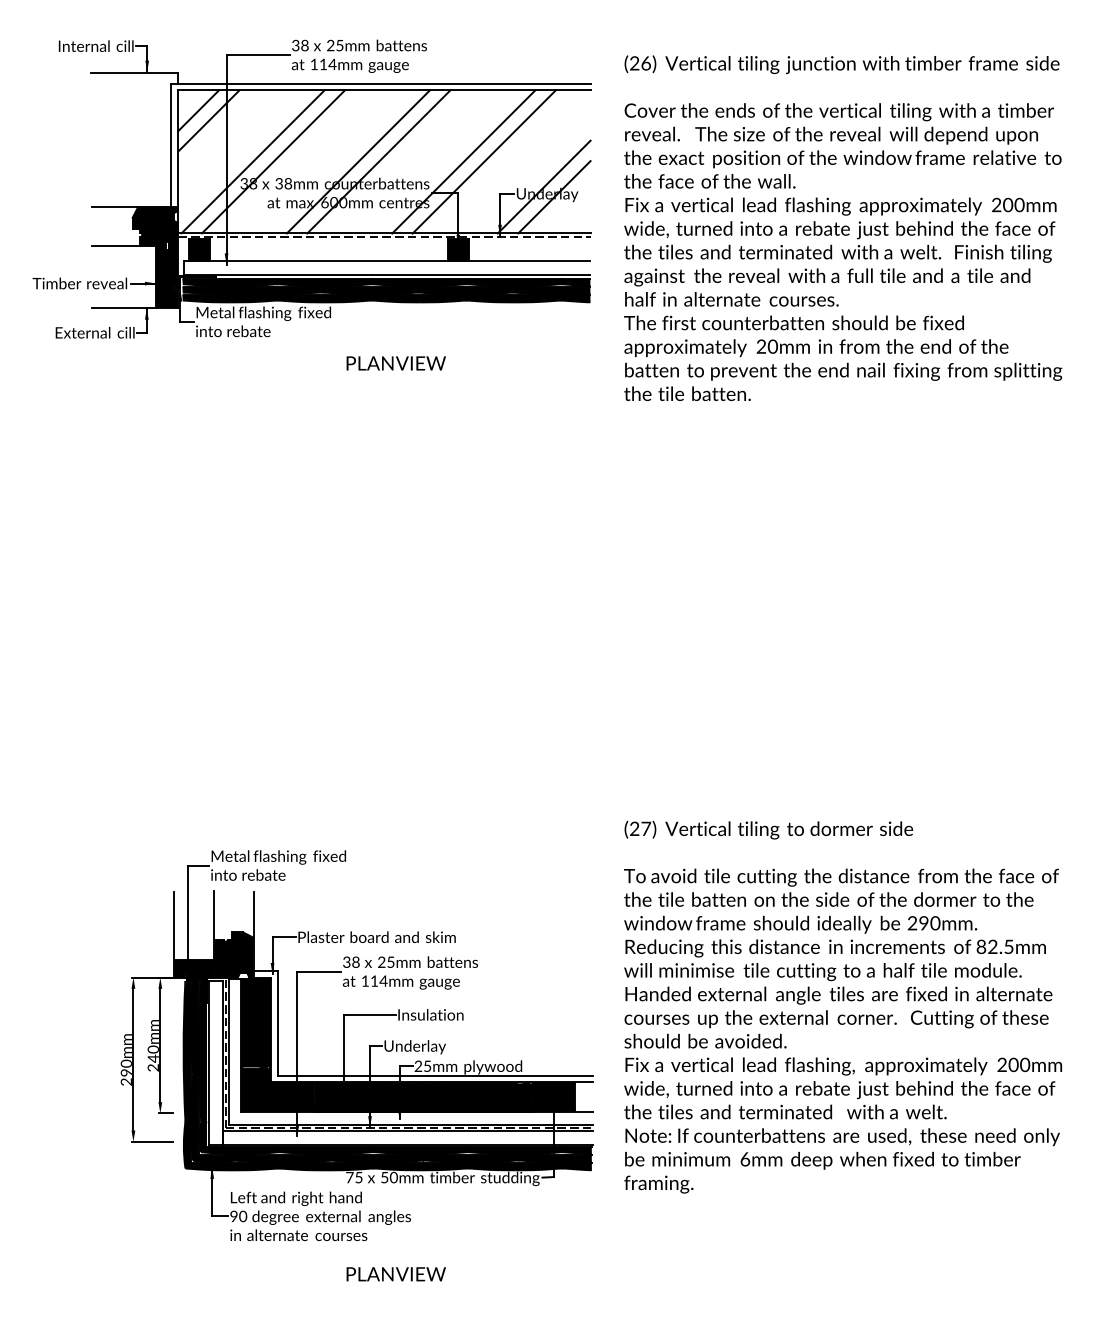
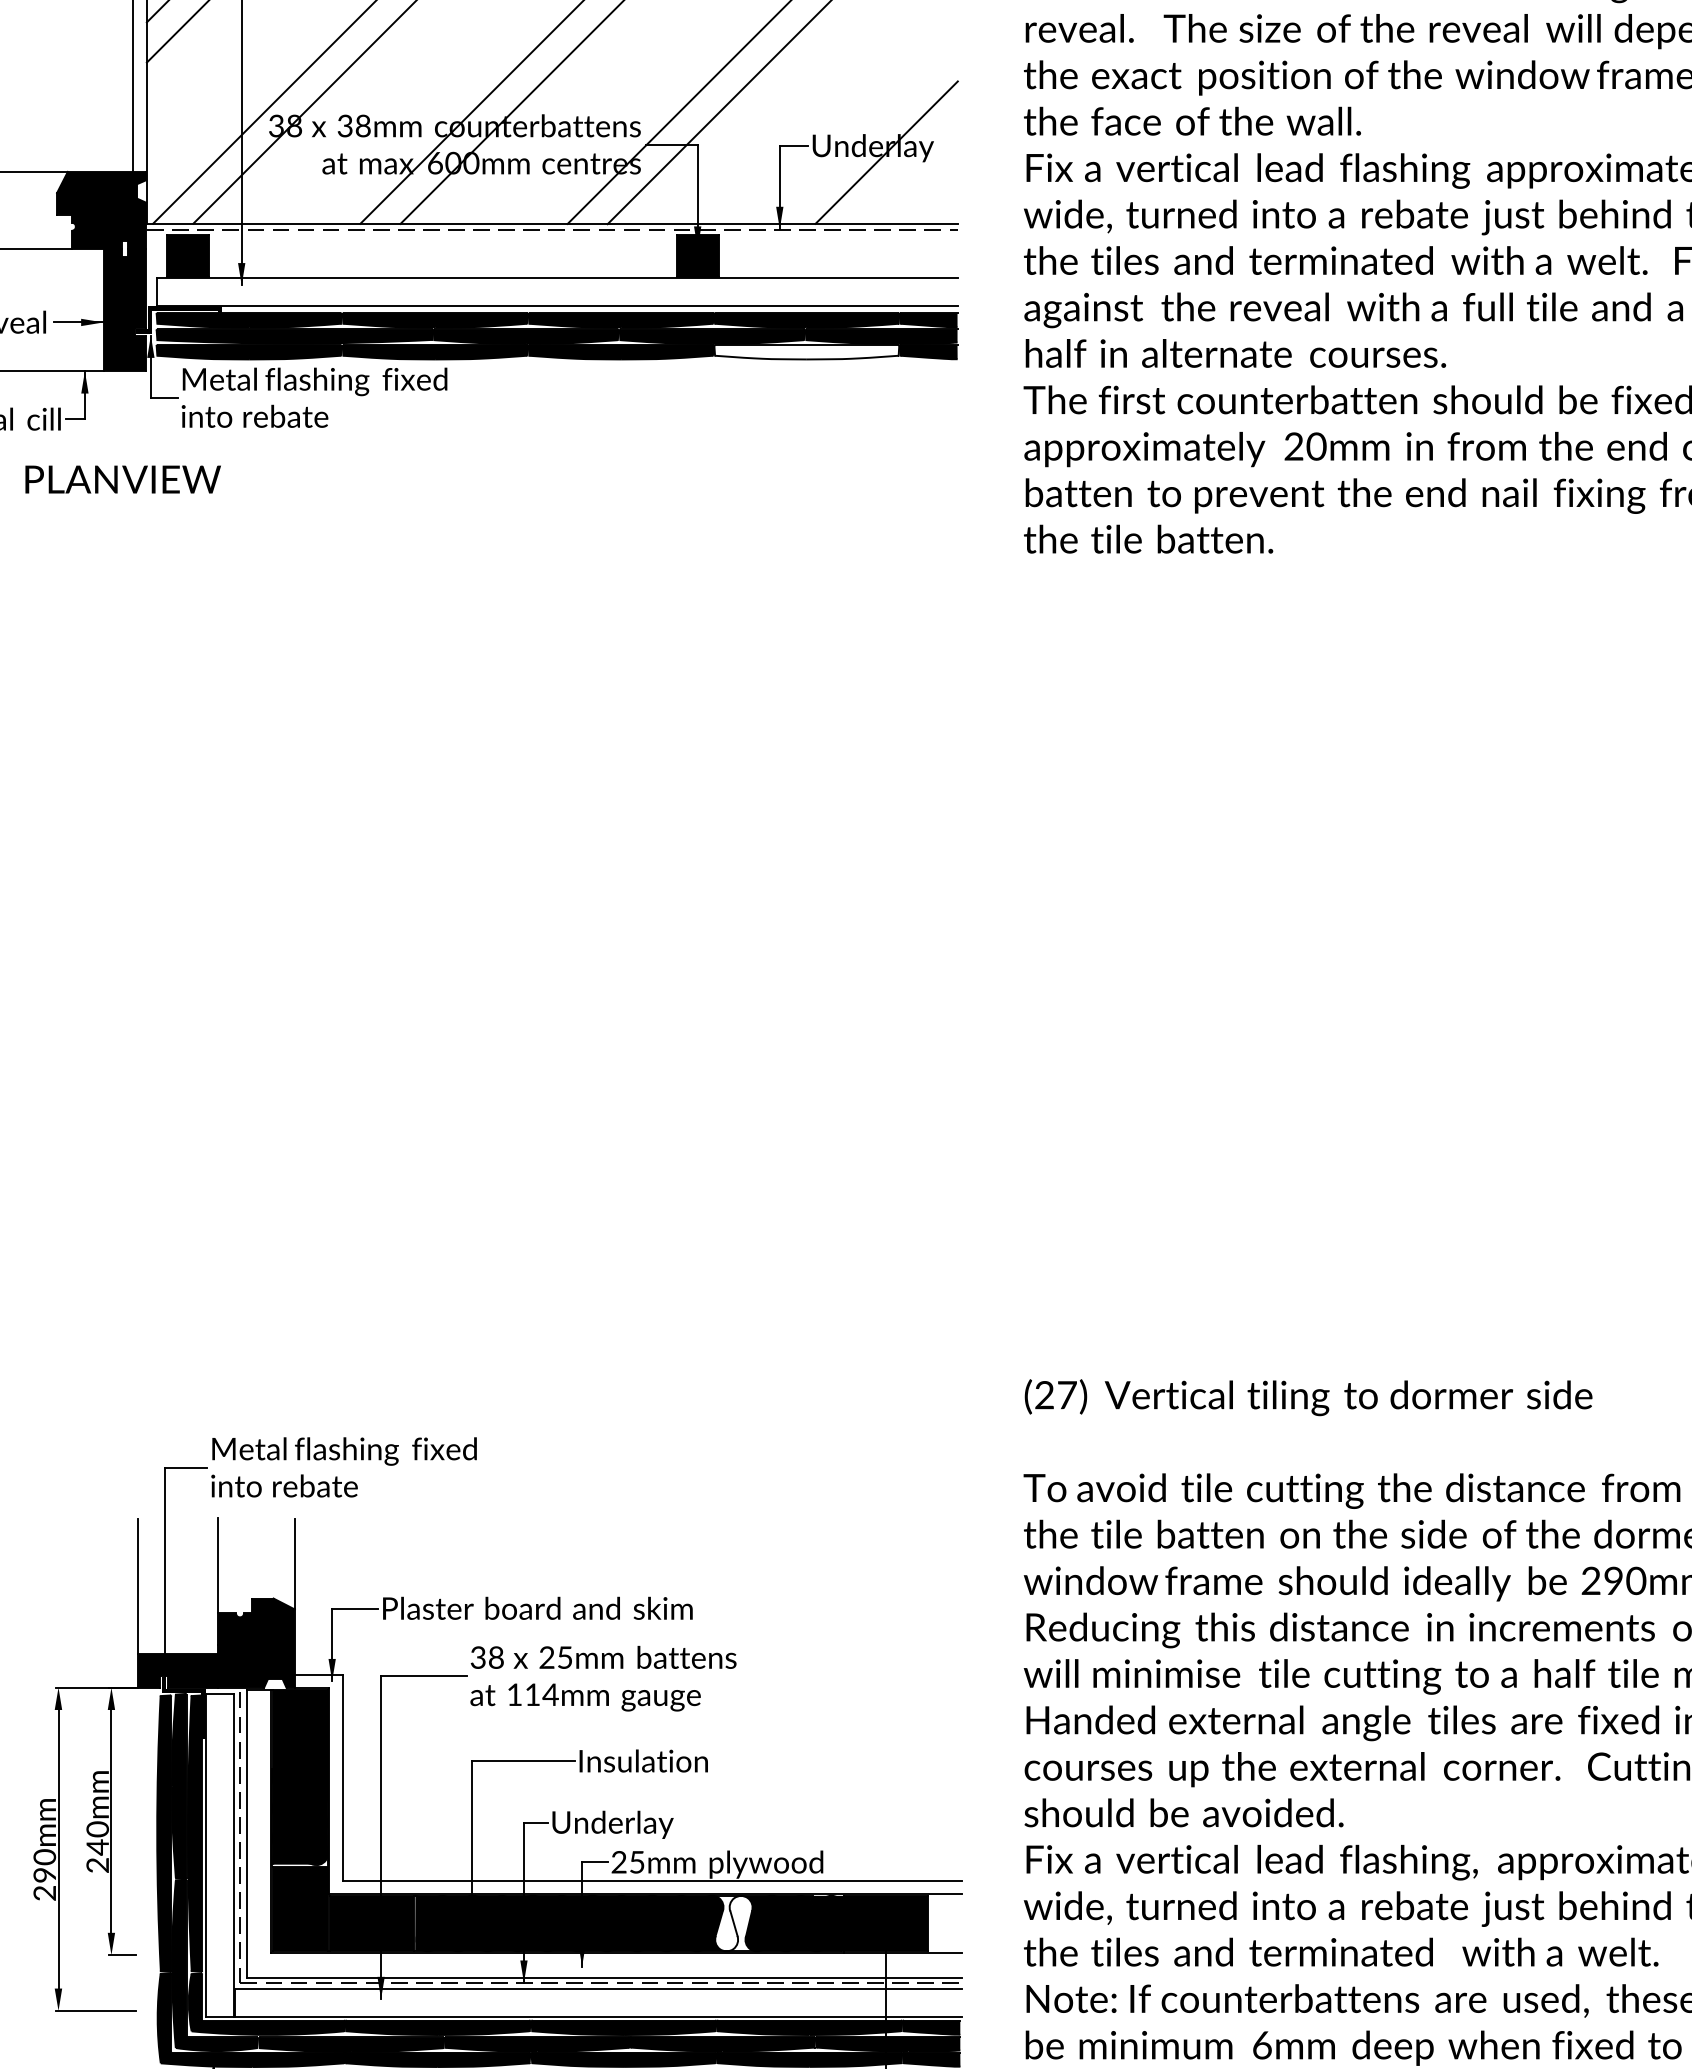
line: (543, 186) -> (865, 131), removed
fill: (513, 298) -> (806, 351), removed
text: (395, 363) -> (121, 479), moved
fill: (477, 1097) -> (735, 1923), removed

